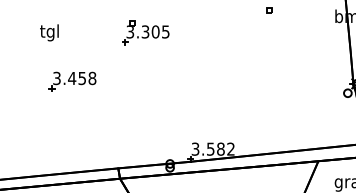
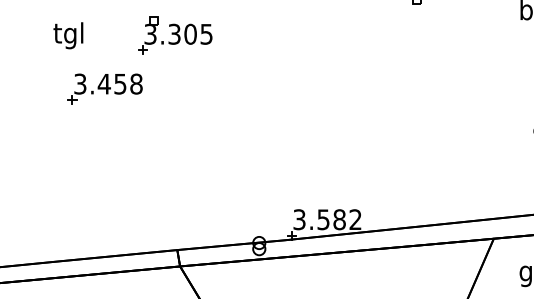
part: (145, 32) -> (174, 35), moved
part: (72, 81) -> (104, 88), moved

